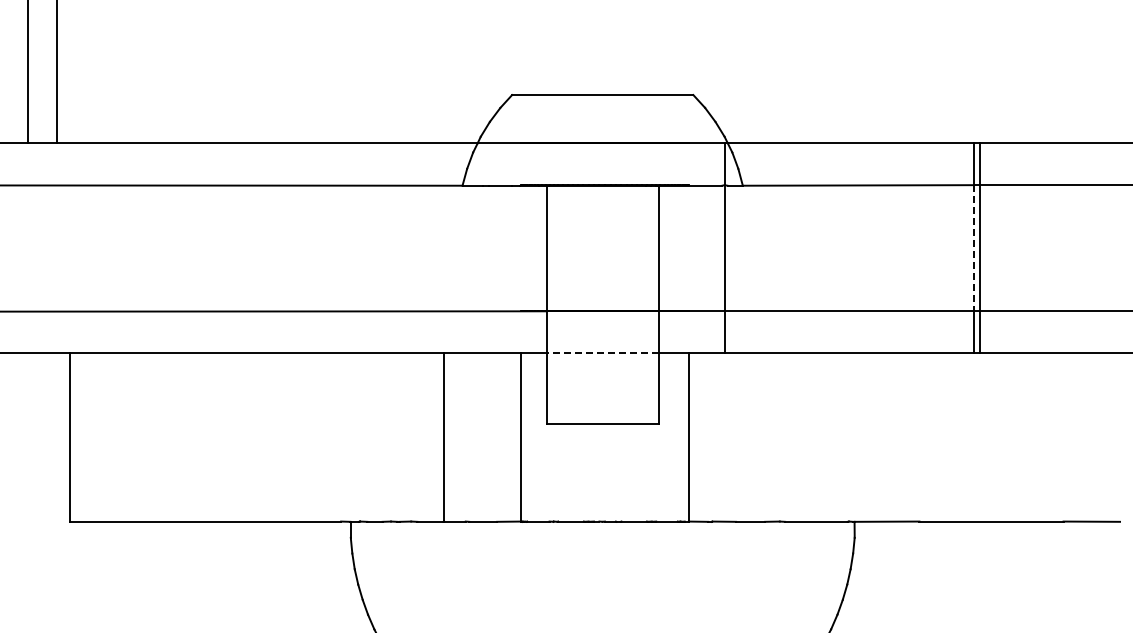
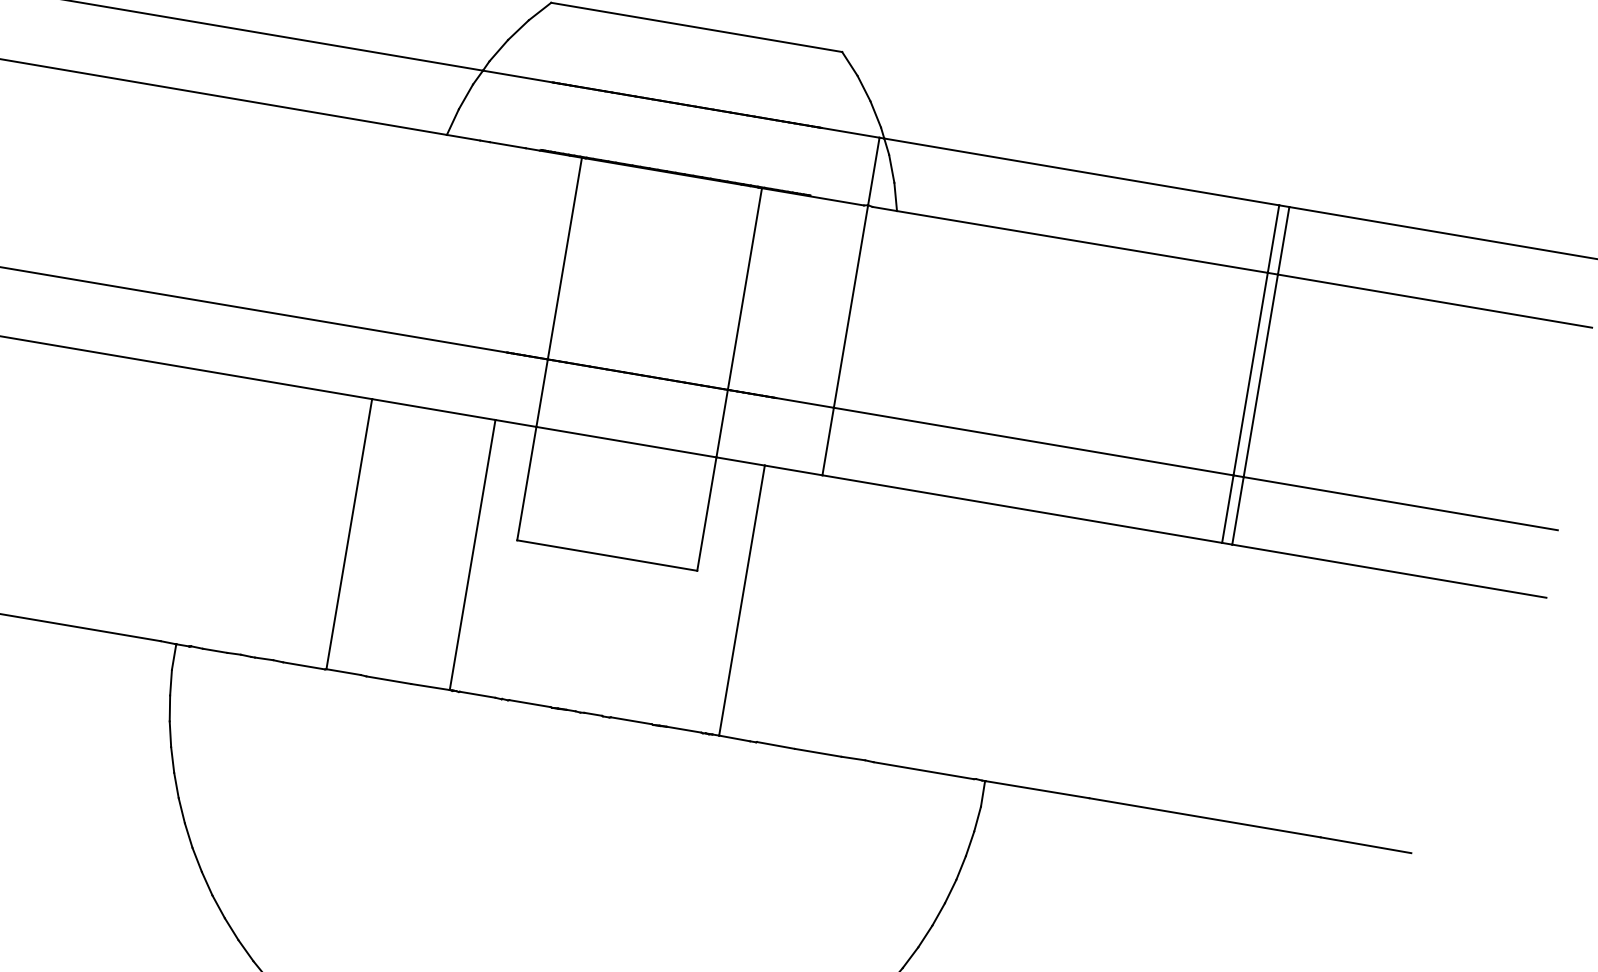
line: (973, 248) -> (1250, 374), dashed -> solid
line: (602, 353) -> (626, 442), dashed -> solid

